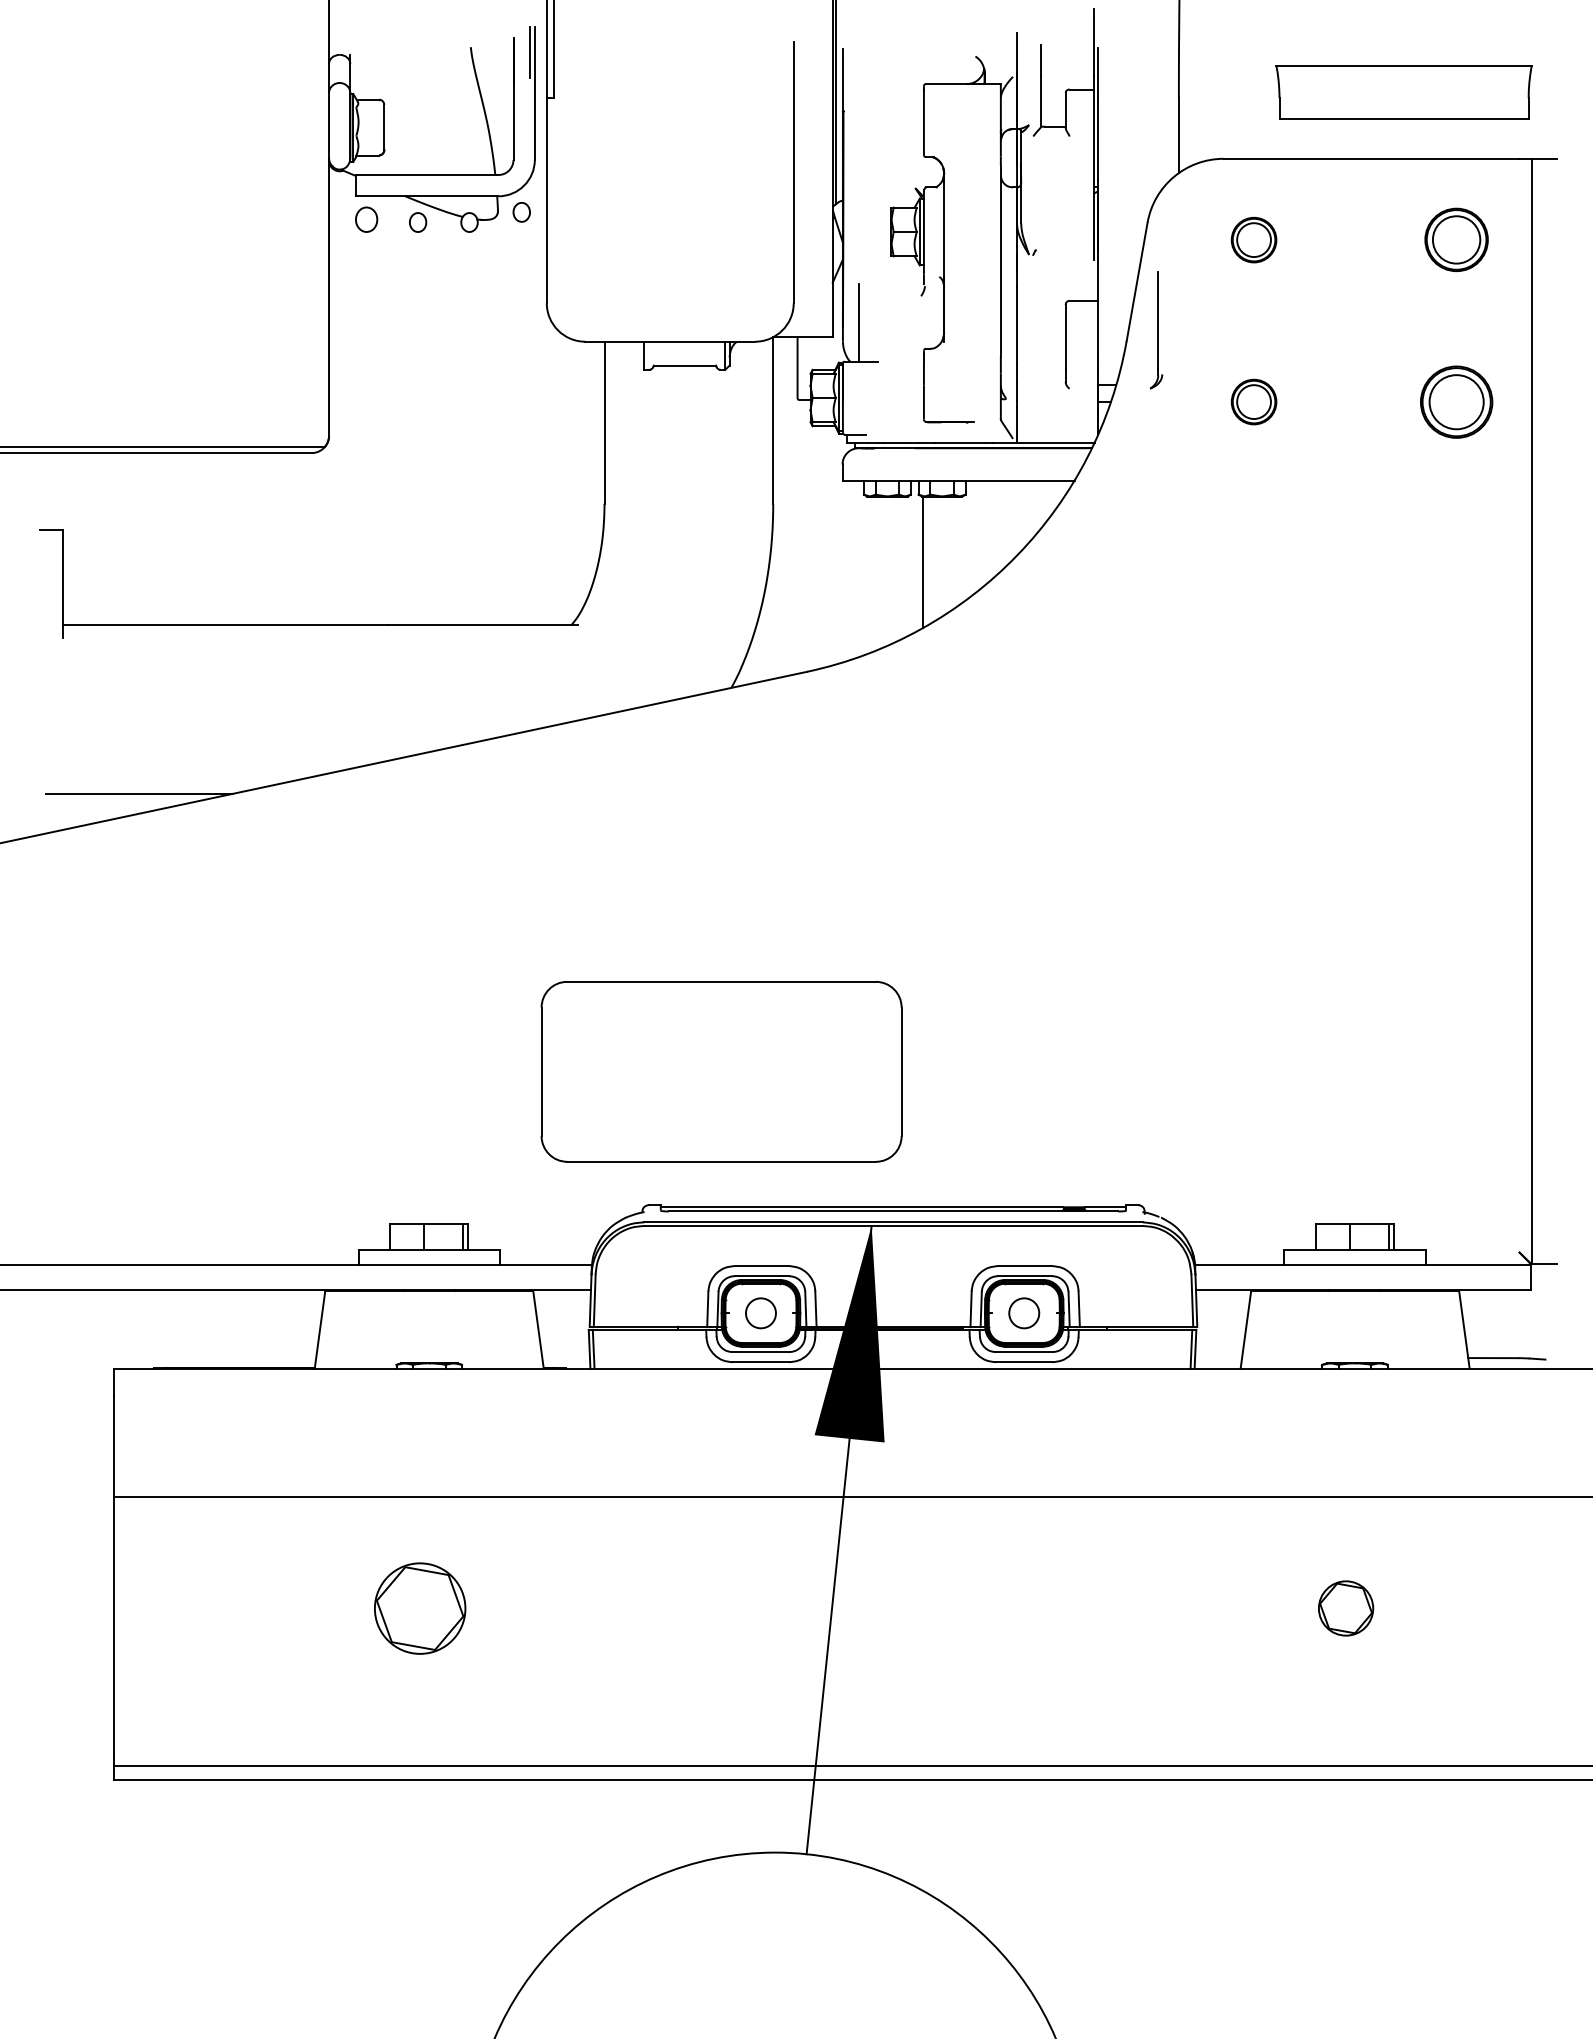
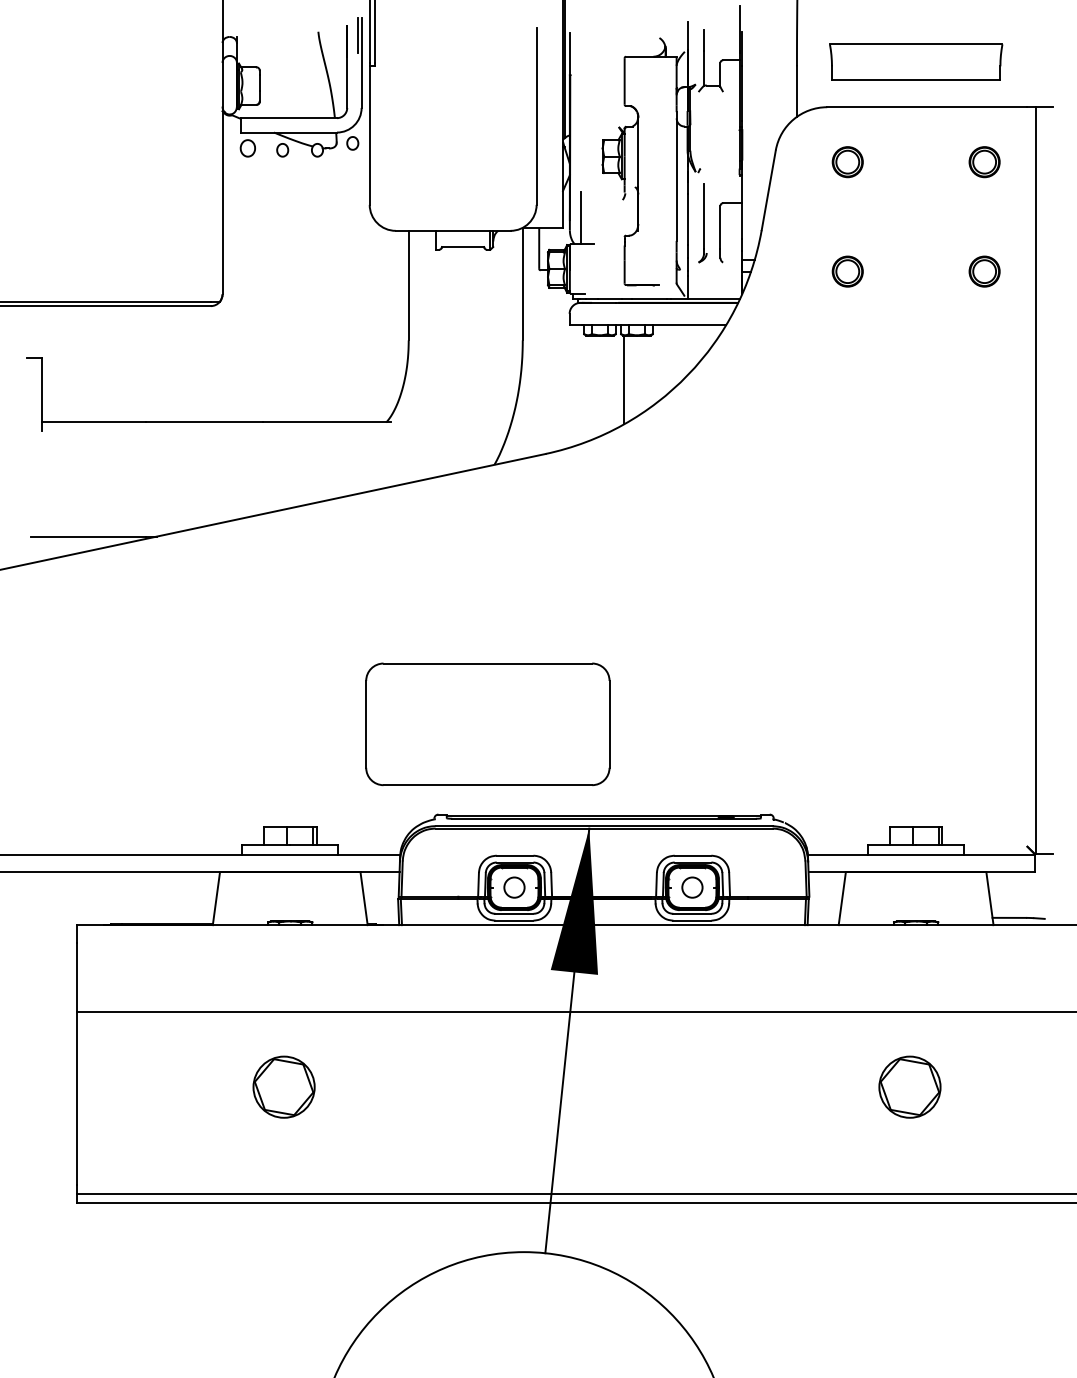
part: (1404, 91) -> (916, 61), moved
part: (1456, 240) -> (984, 162), size x0.71
part: (1155, 330) -> (702, 223), moved
part: (1456, 401) -> (984, 271), size x0.62
part: (1345, 1607) -> (909, 1086), size x1.67

